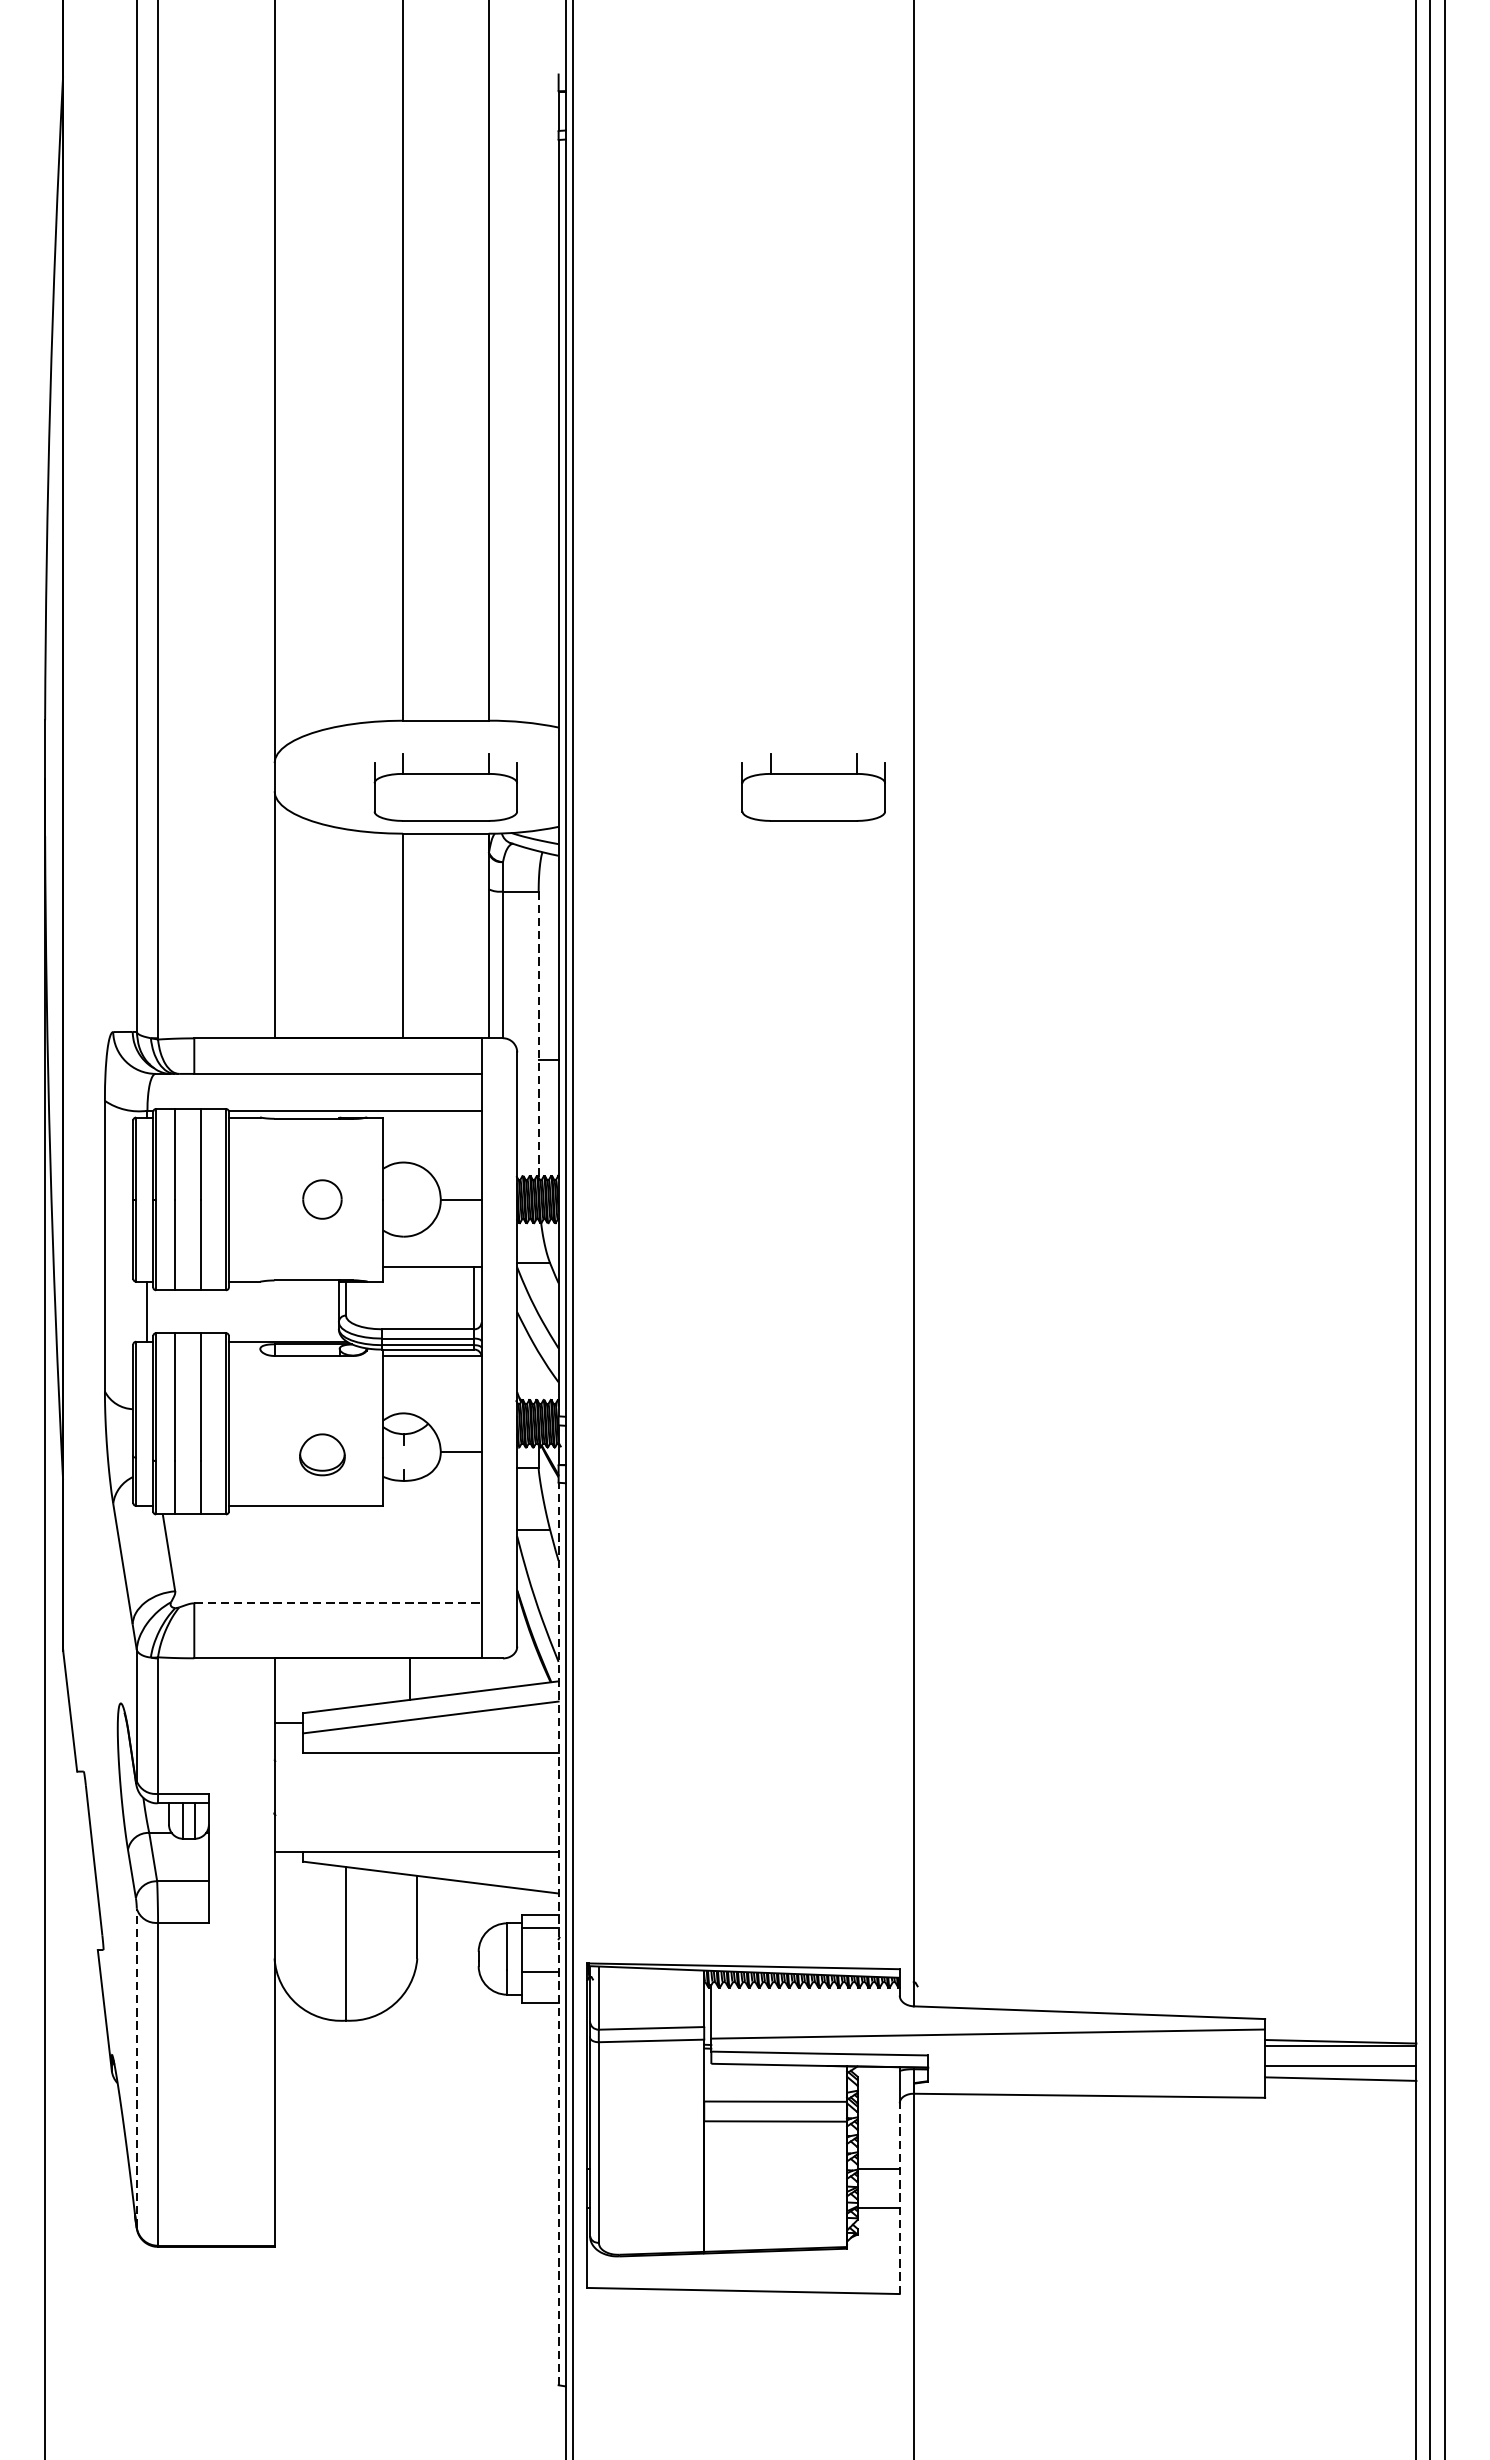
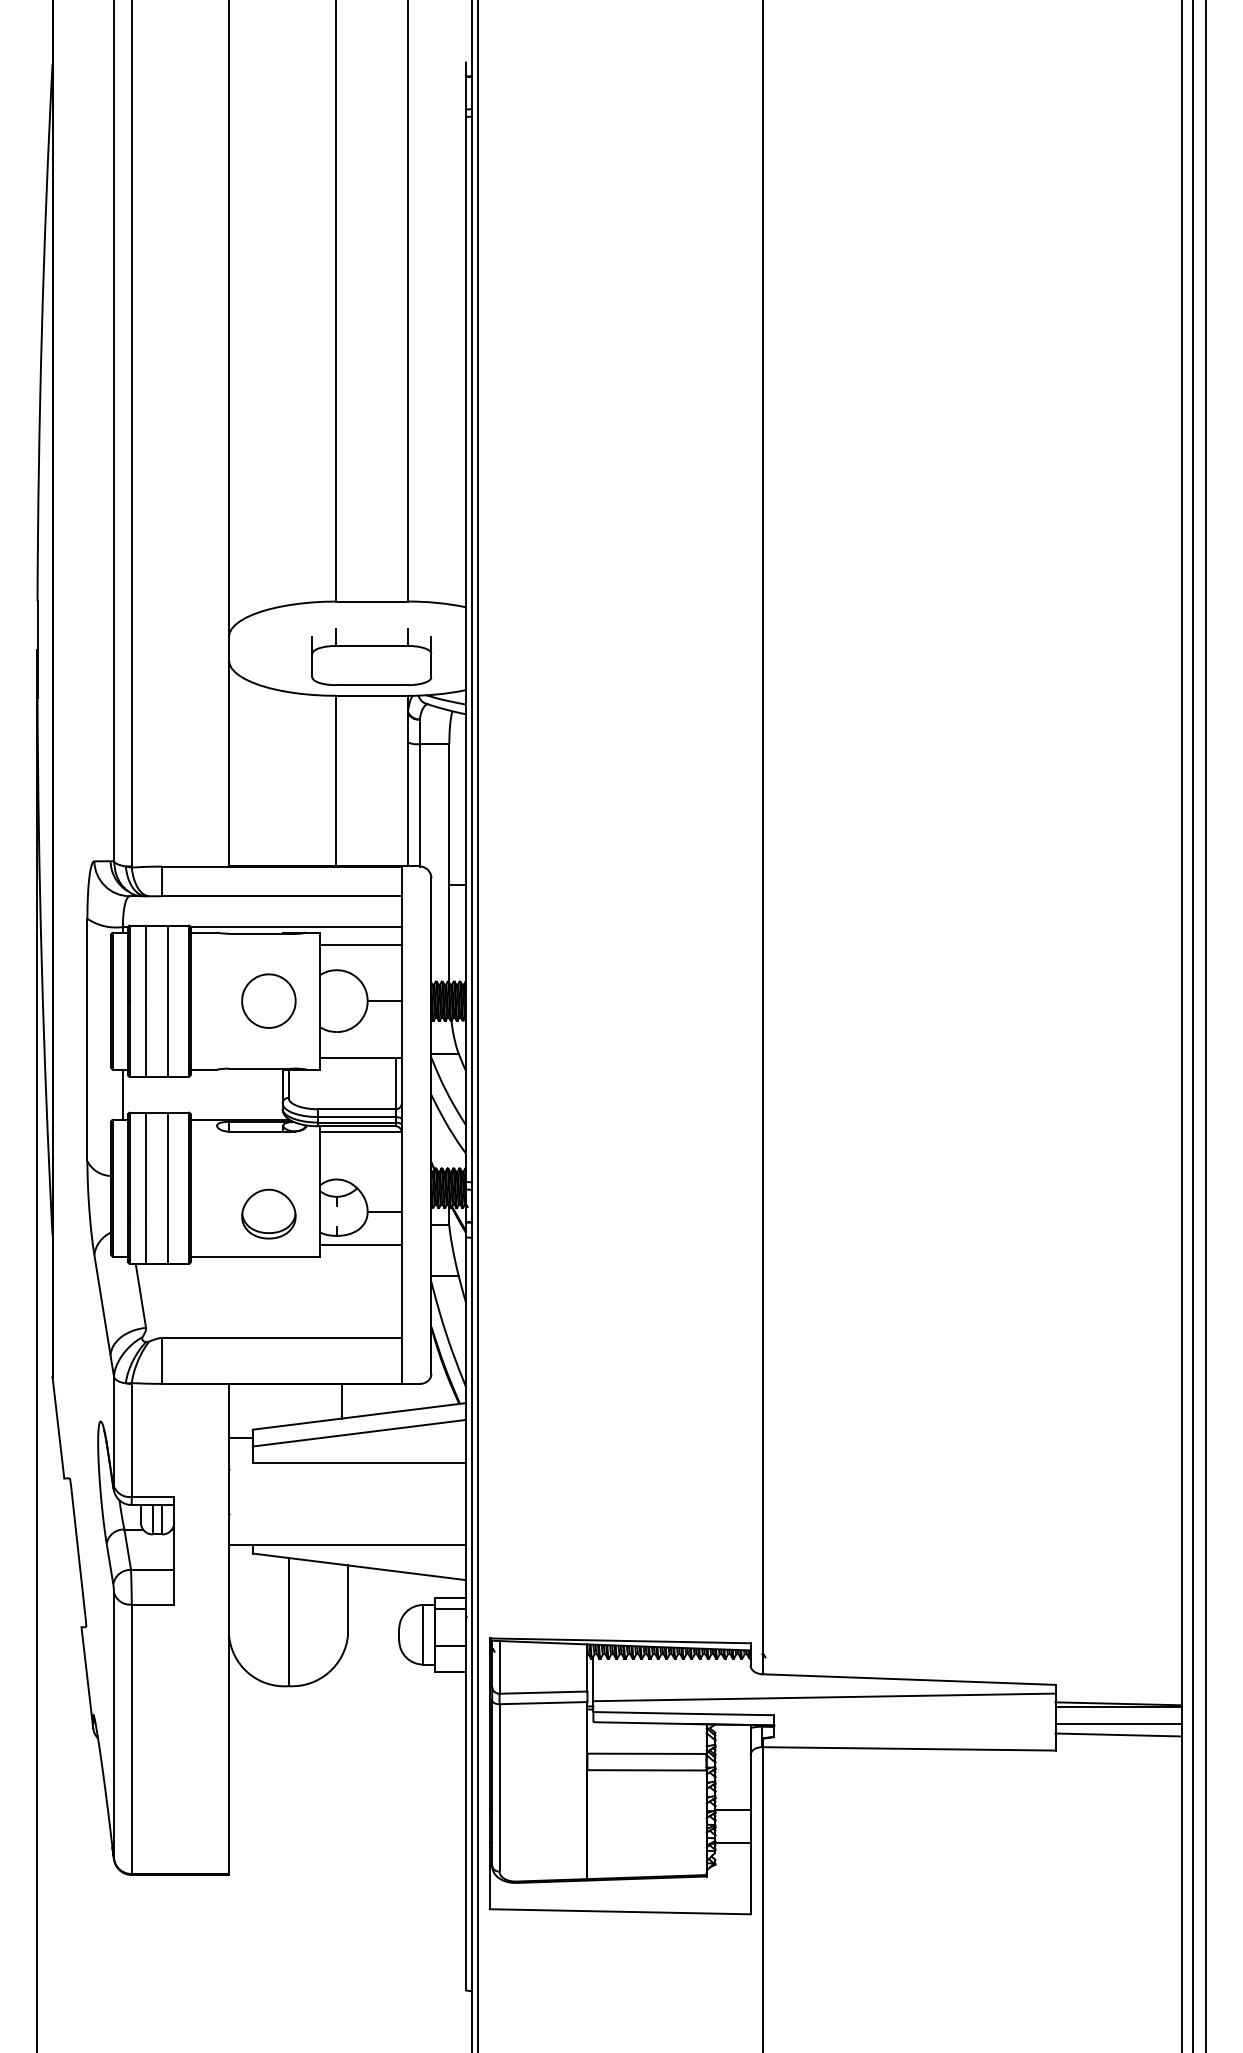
part: (813, 787) -> (678, 657), removed
line: (538, 1035) -> (449, 864), dashed -> solid
line: (432, 1131) -> (360, 944), added
part: (321, 1198) -> (268, 1000), size x1.67
part: (321, 1454) -> (268, 1213), size x1.43
line: (432, 1491) -> (360, 1244), added
line: (337, 1603) -> (281, 1338), dashed -> solid
line: (558, 1933) -> (465, 1613), dashed -> solid
line: (137, 2067) -> (114, 1725), dashed -> solid
line: (899, 2198) -> (750, 1834), dashed -> solid

